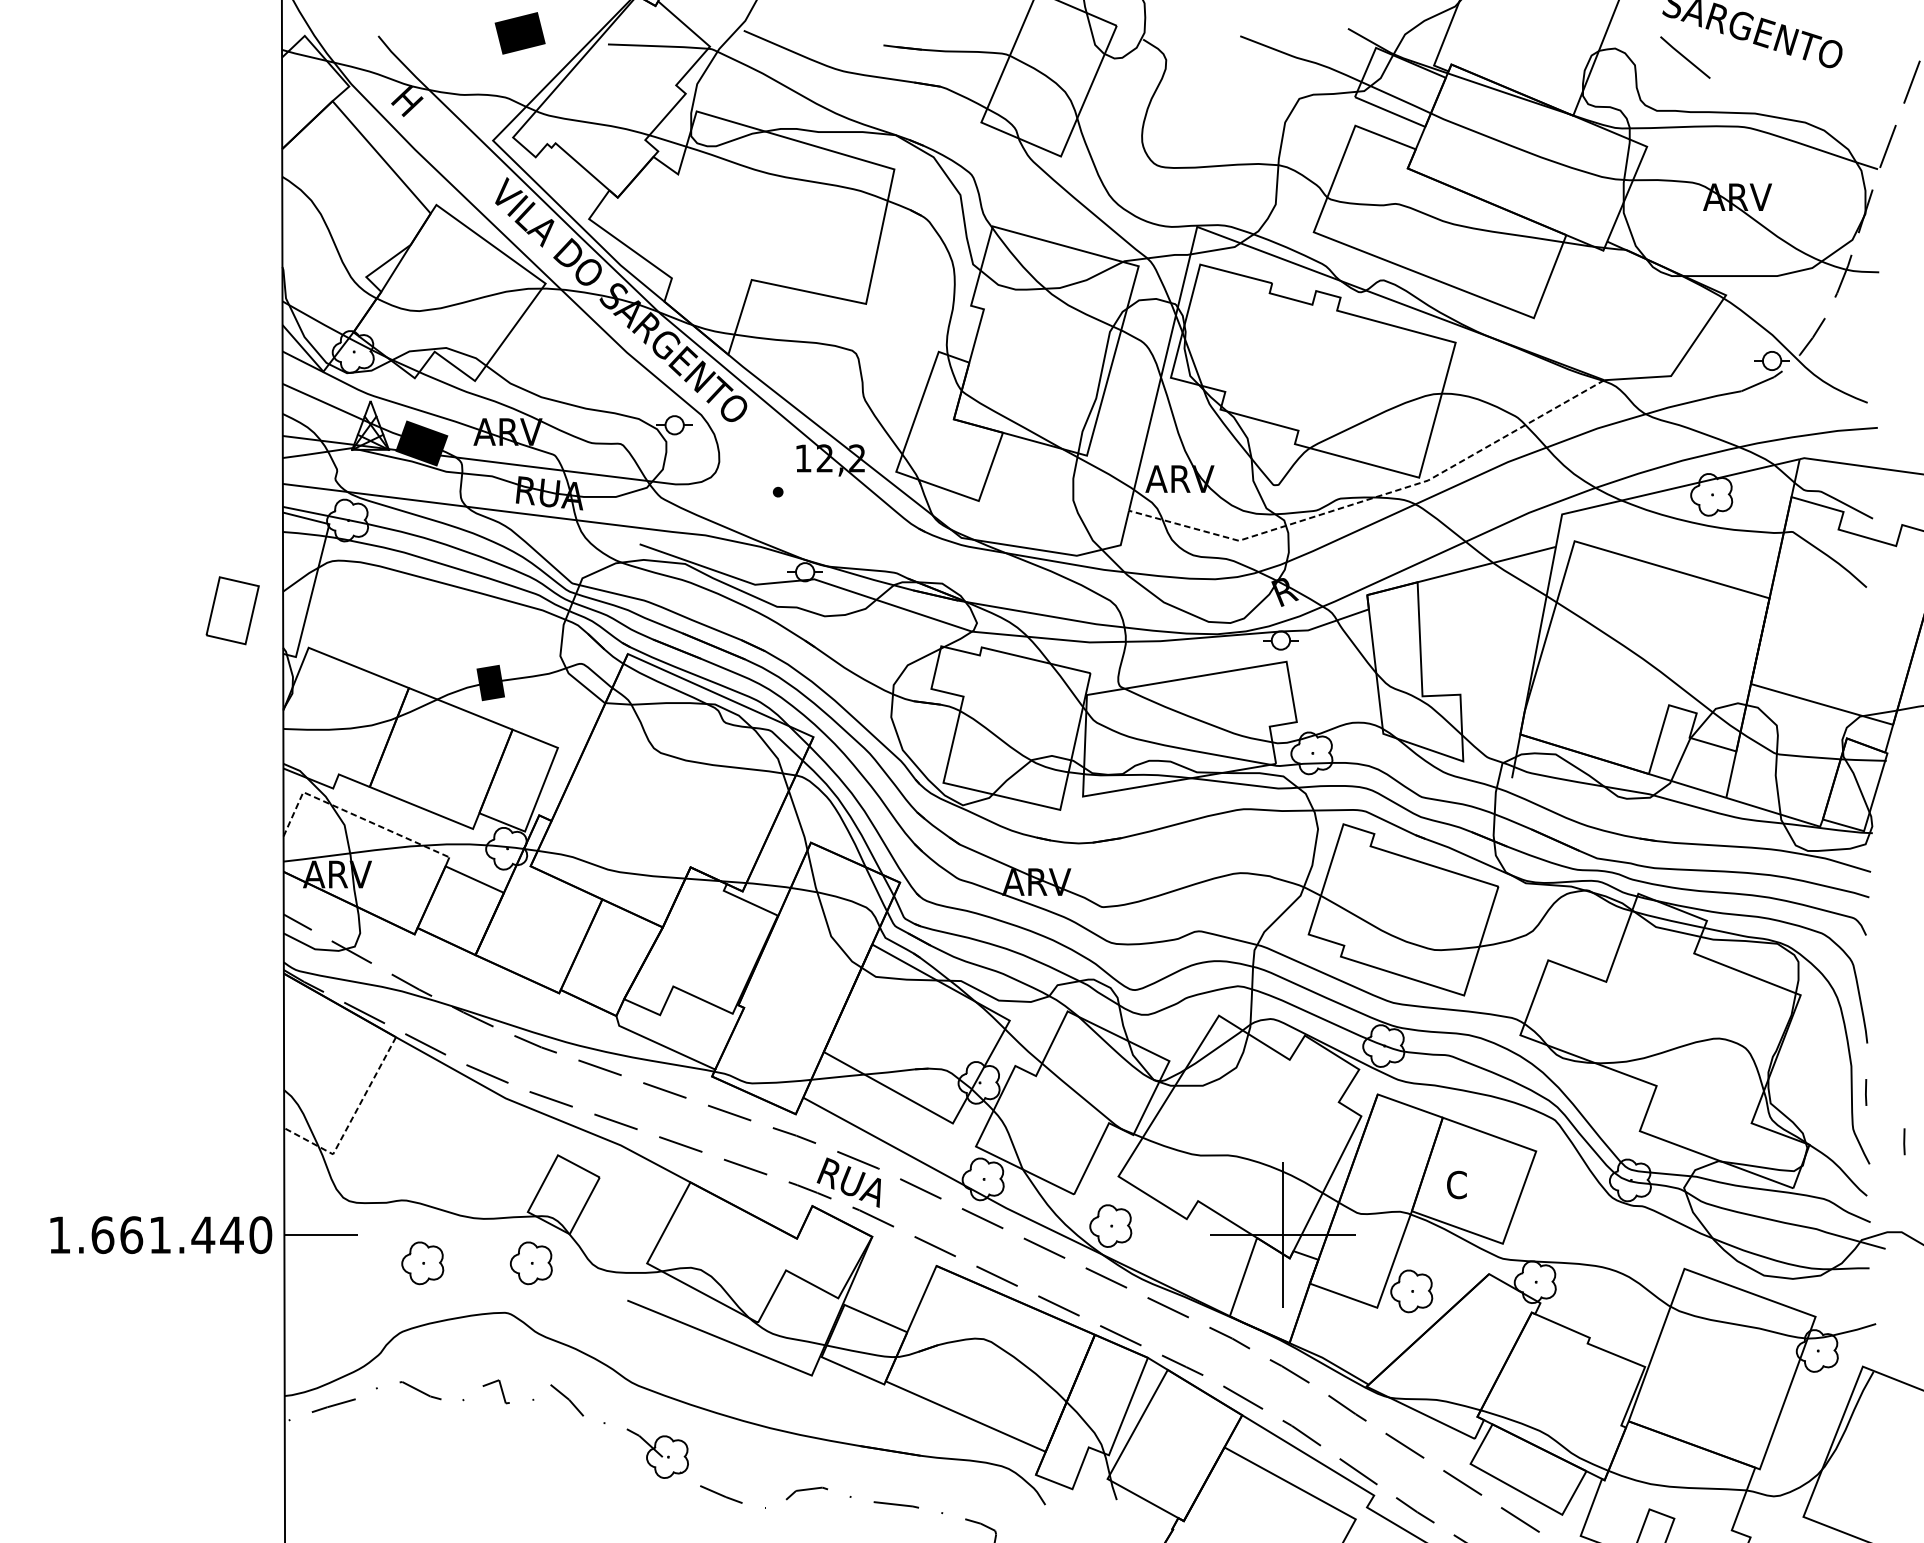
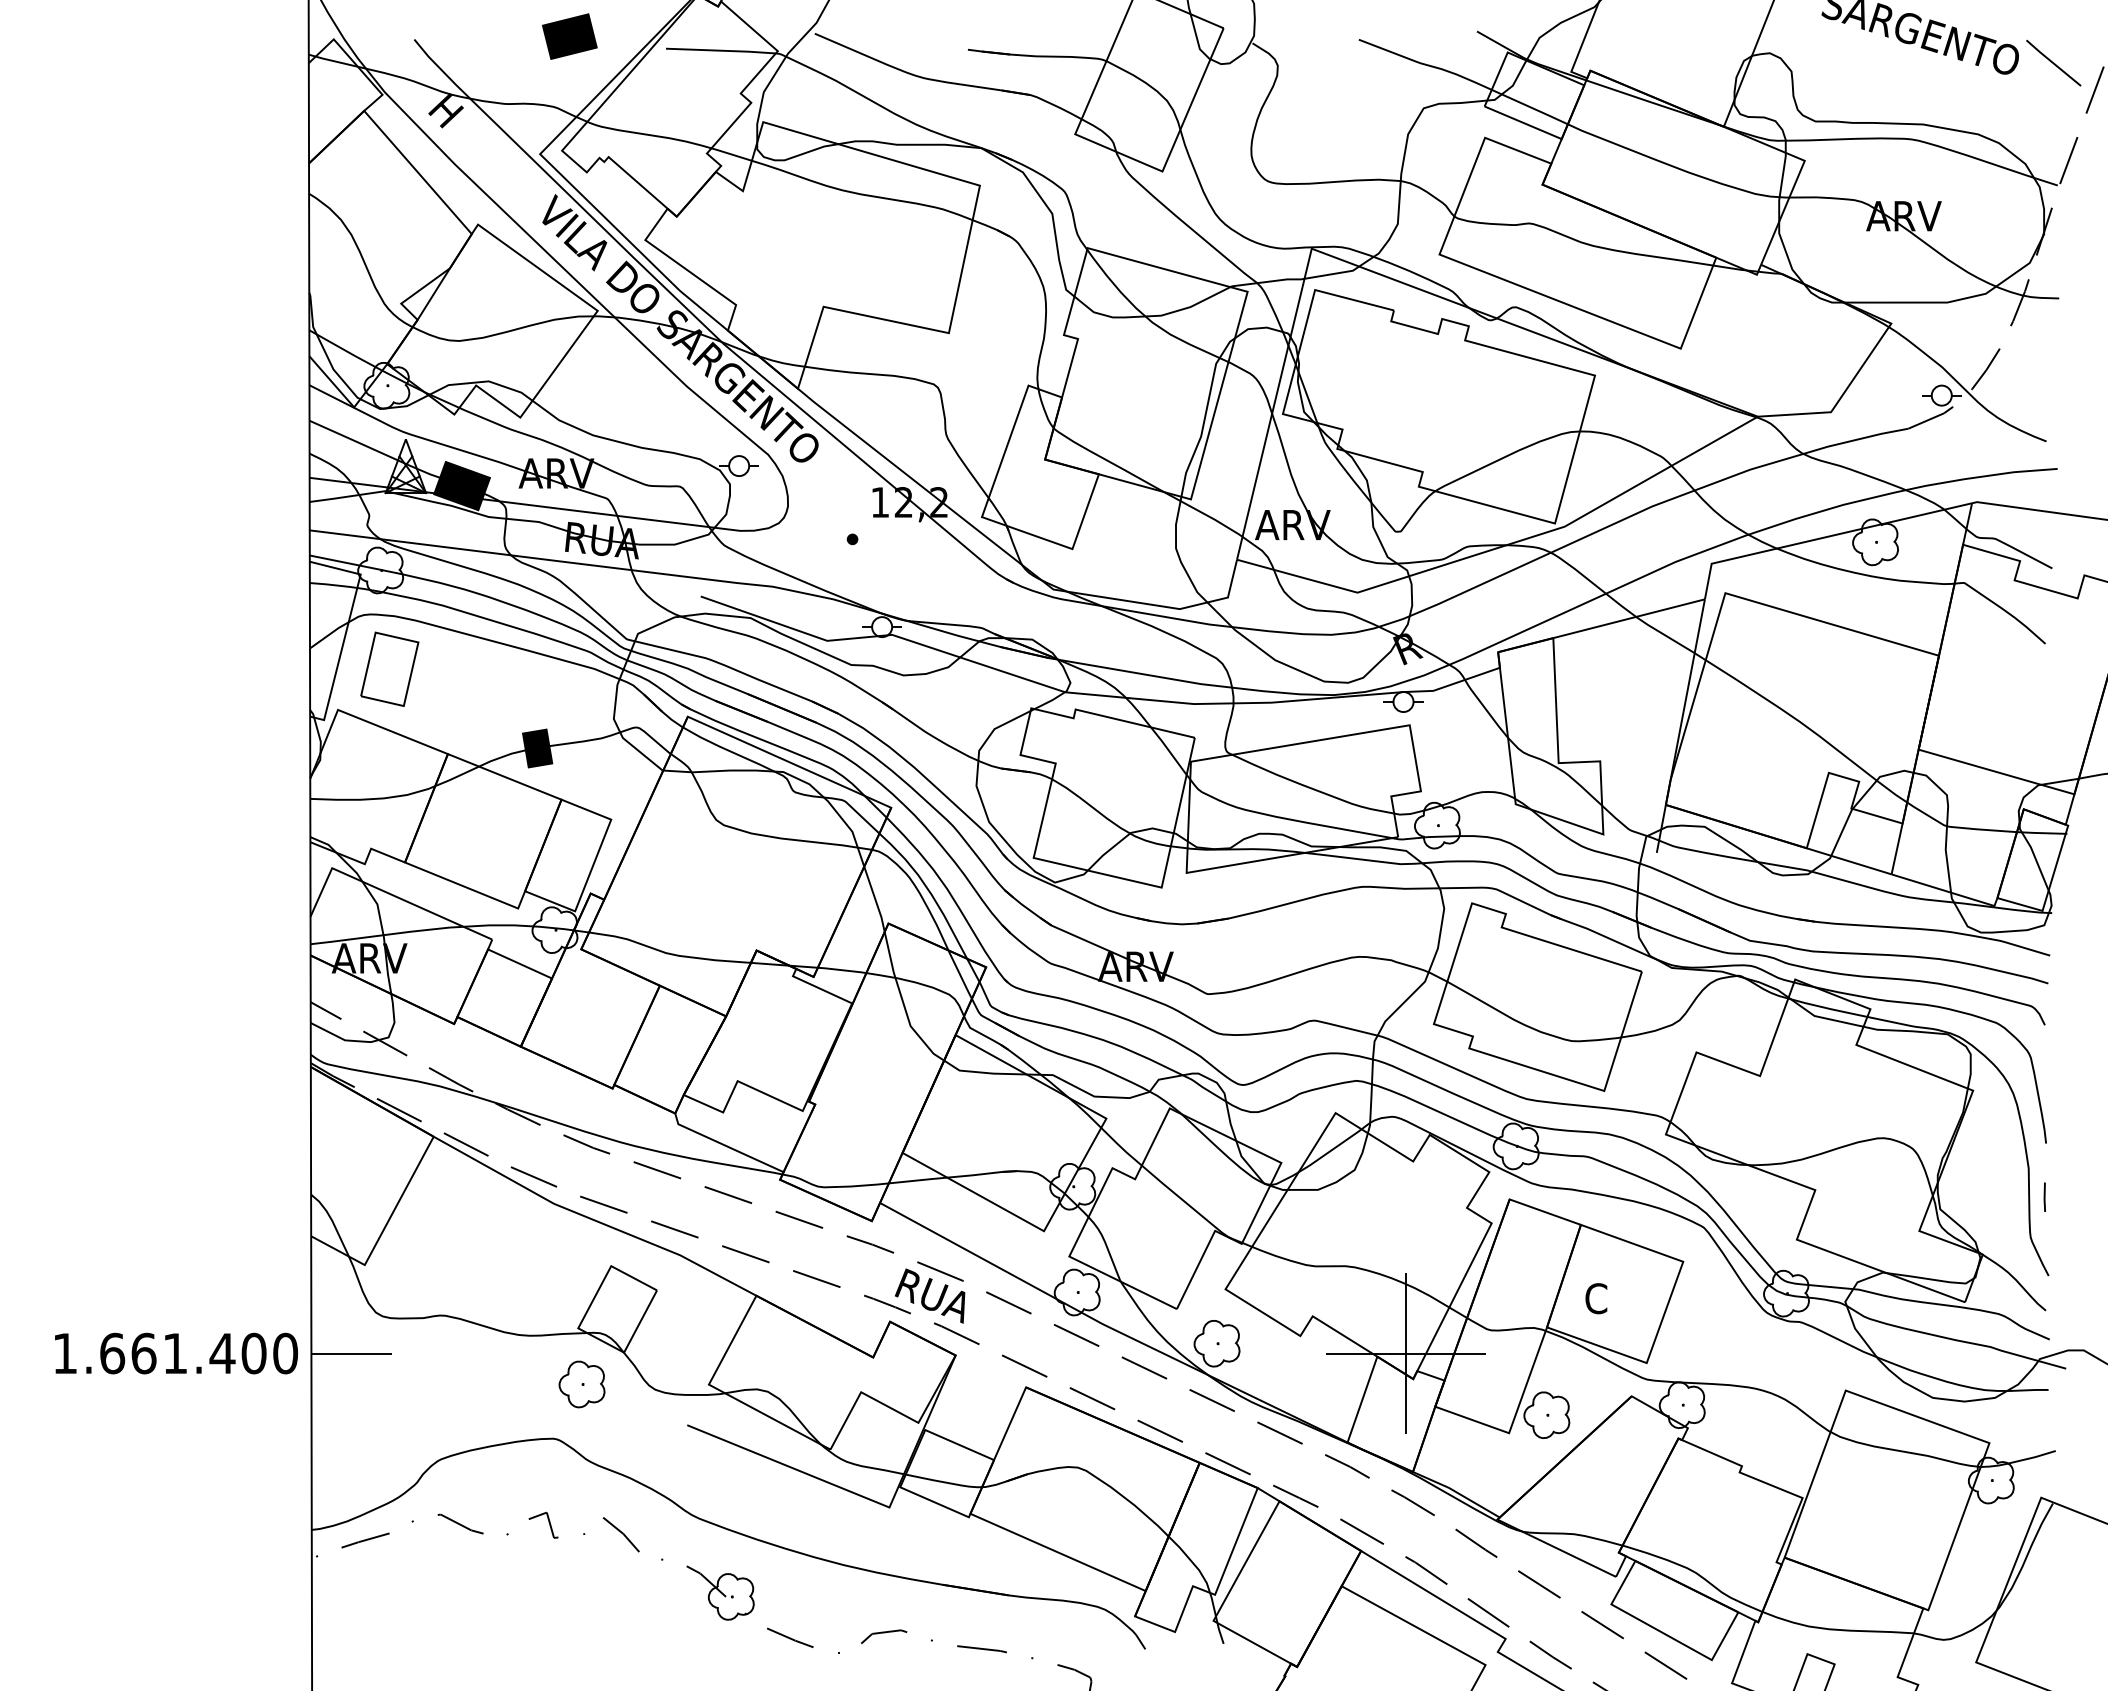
line: (1685, 57) -> (2053, 62), moved
line: (1375, 496) -> (1507, 544), dashed -> solid
part: (232, 609) -> (389, 668), moved
line: (353, 814) -> (387, 892), dashed -> solid
line: (351, 1120) -> (384, 1228), dashed -> solid
line: (1904, 1141) -> (2086, 1250), removed
text: (231, 1235) -> (253, 1353), 1.661.440 -> 1.661.400
part: (422, 1263) -> (462, 1384), removed

